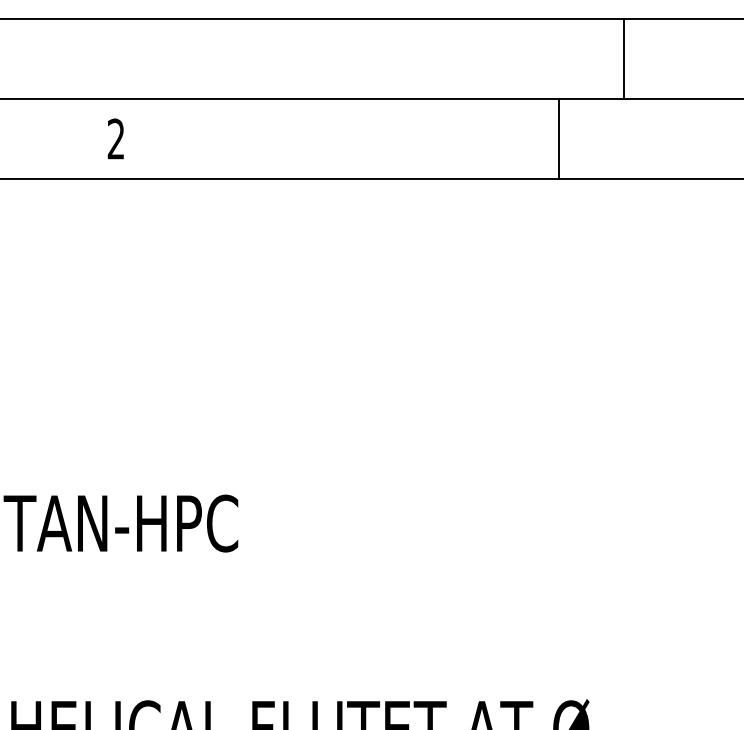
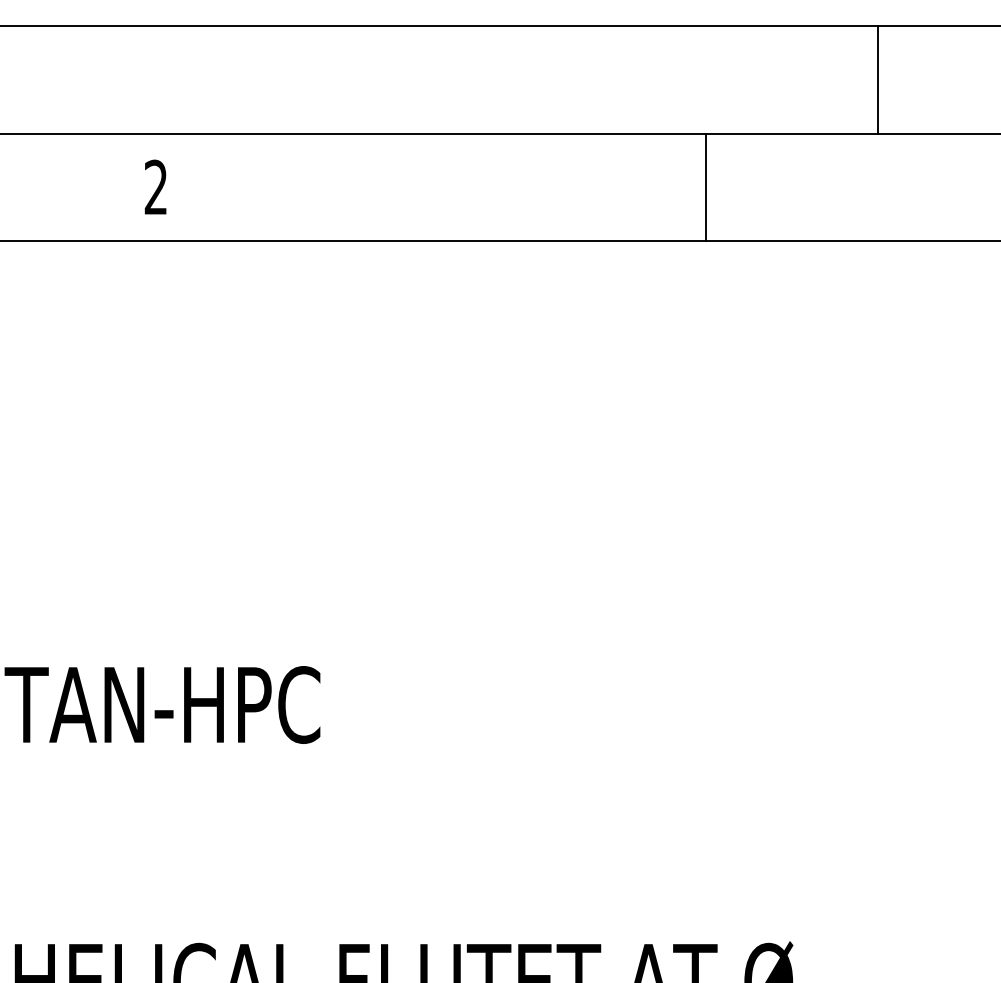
line: (623, 58) -> (877, 79), moved
line: (559, 139) -> (705, 187), moved

